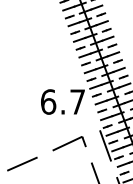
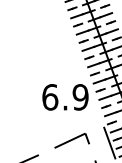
text: (77, 101) -> (80, 96), 6.7 -> 6.9

